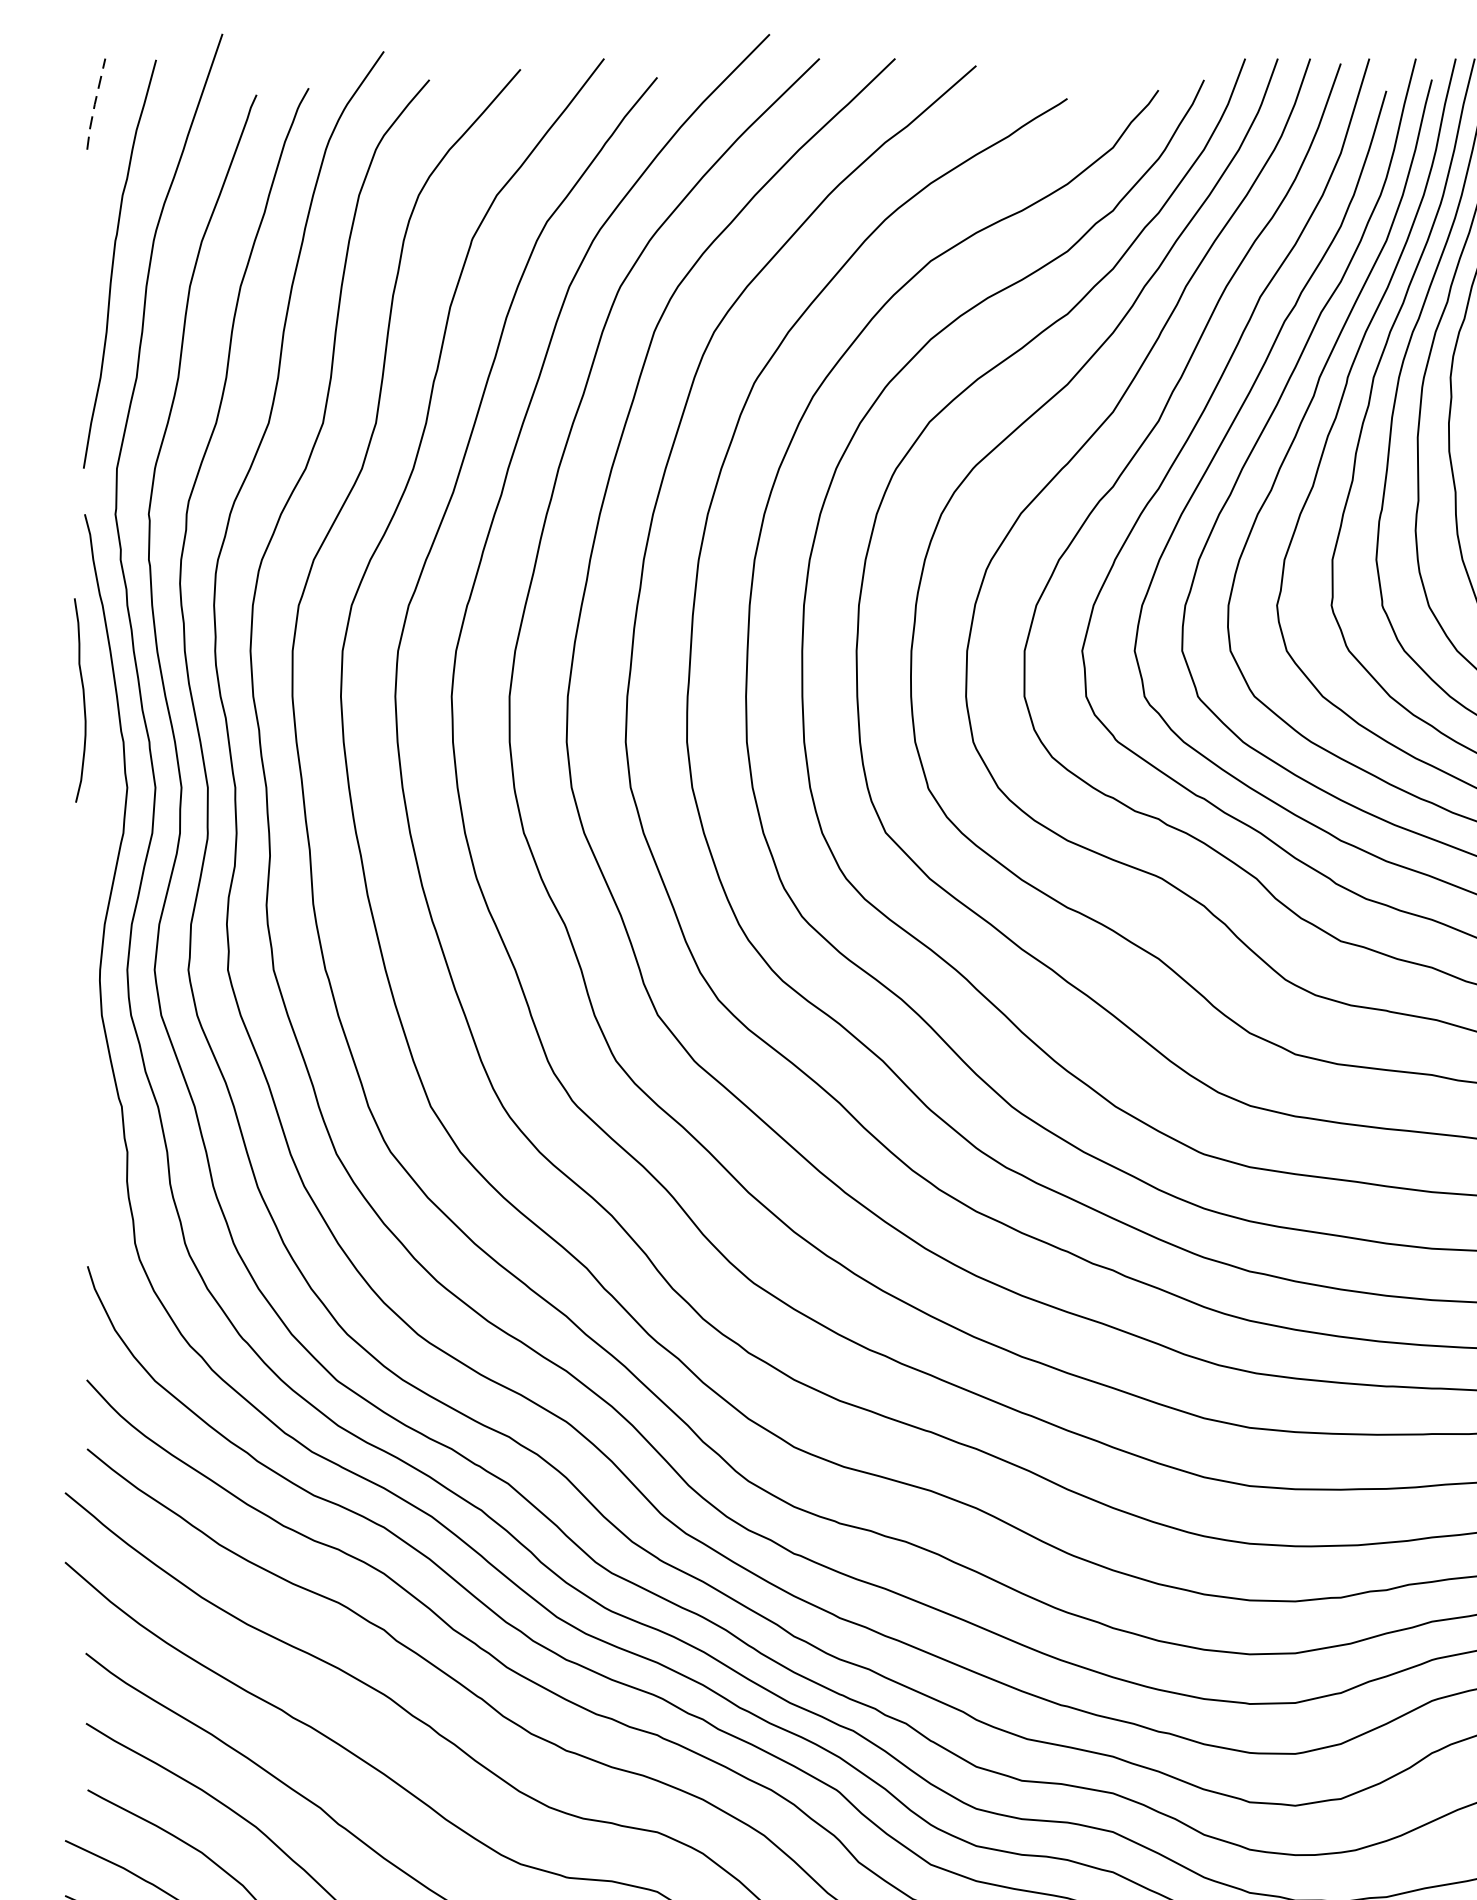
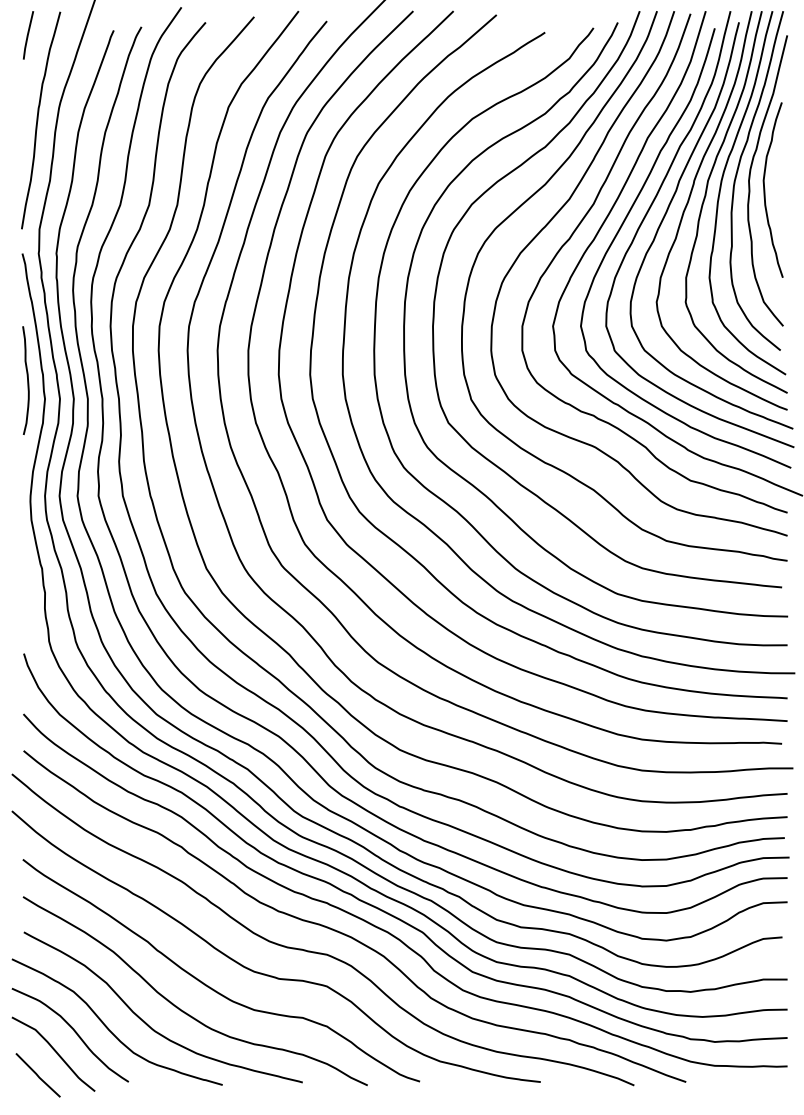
line: (94, 104) -> (27, 35), dashed -> solid
curve: (83, 700) -> (27, 380), moved

